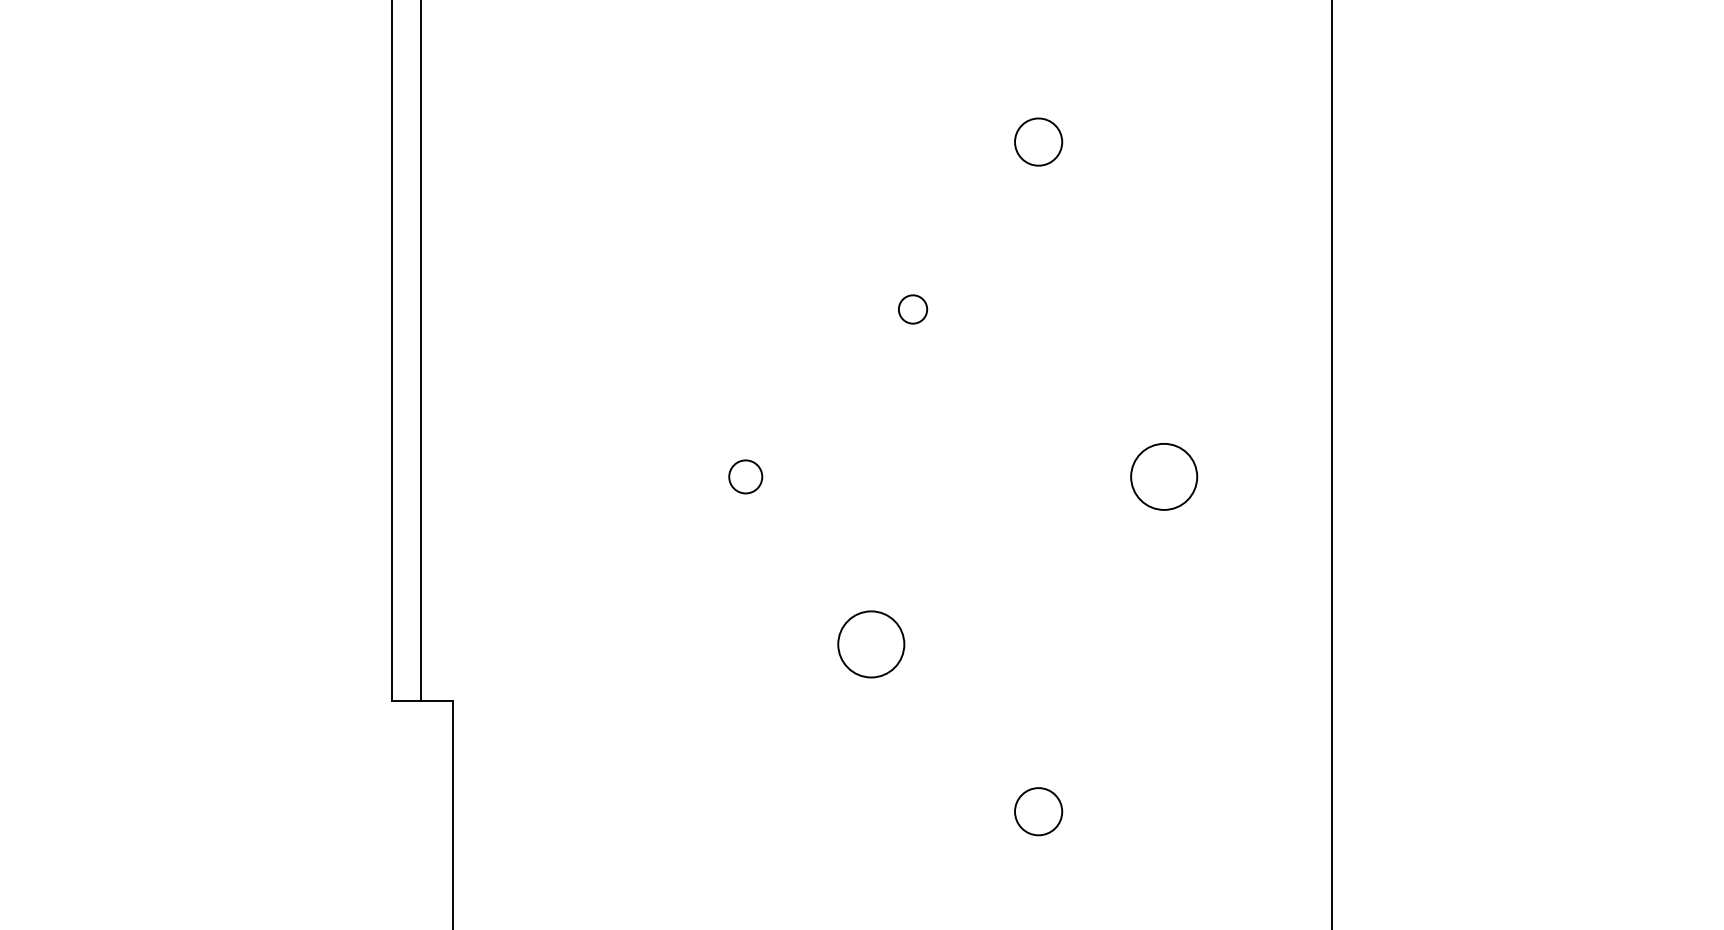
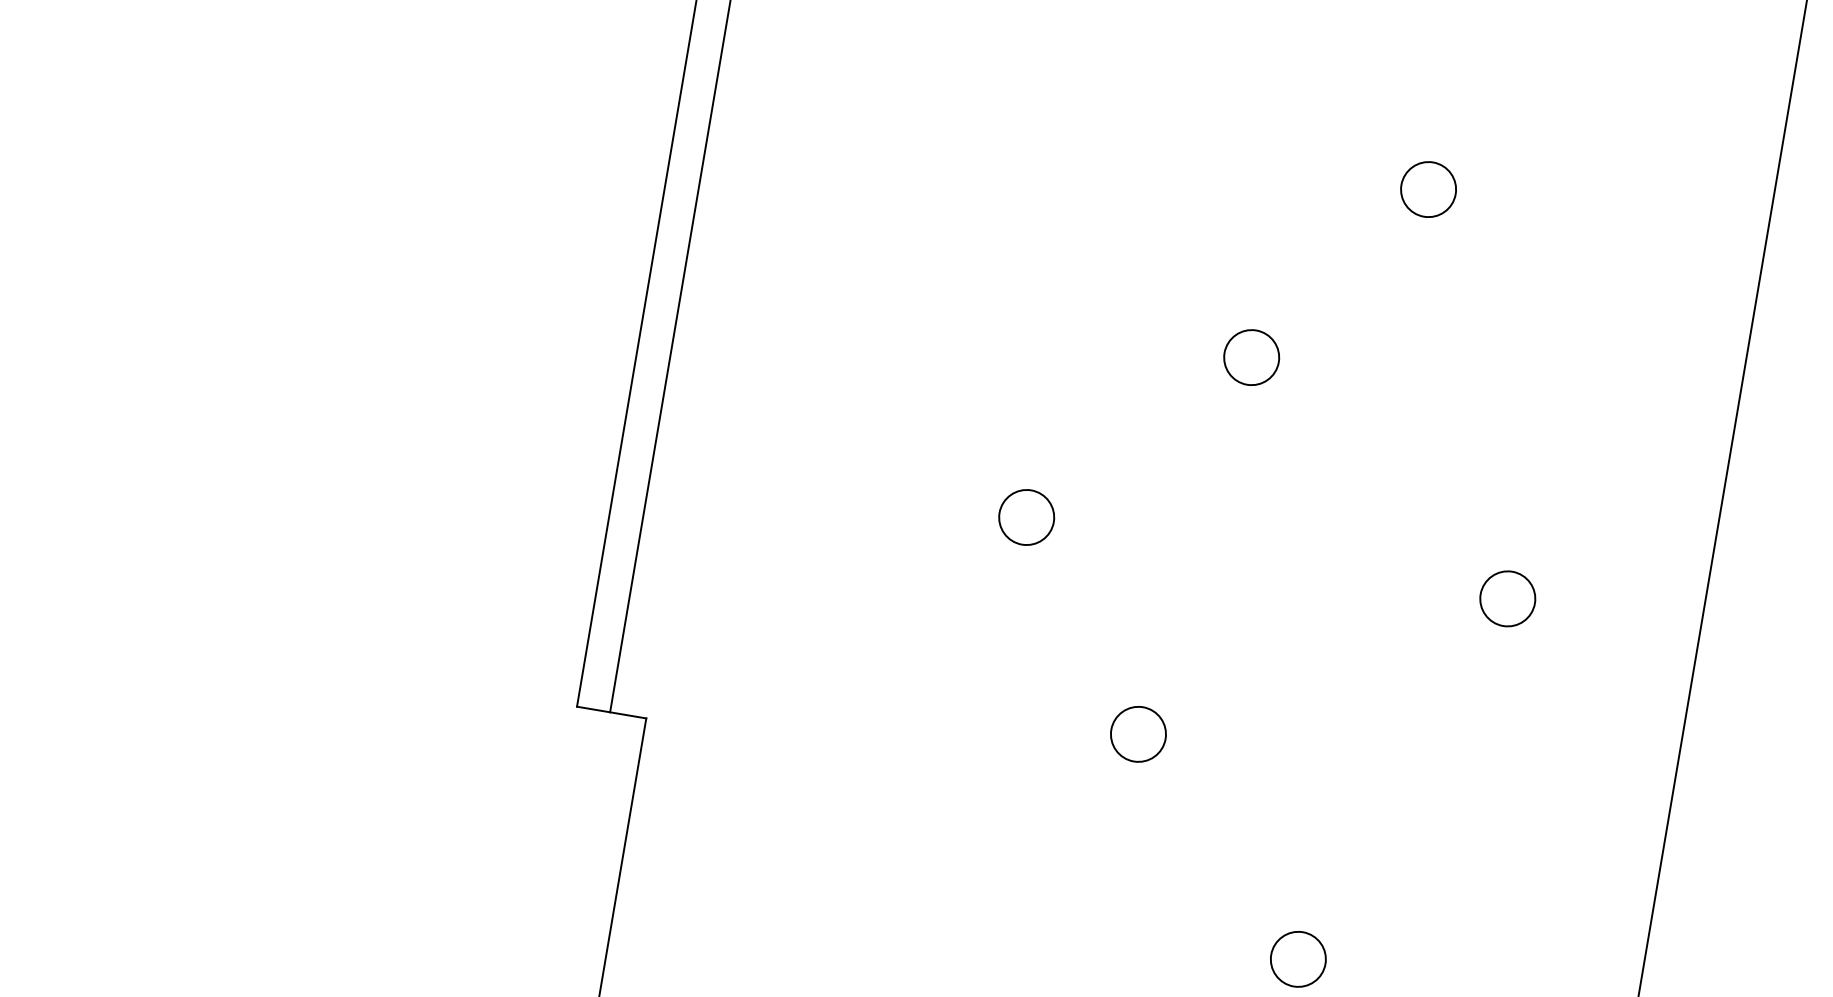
circle: (912, 309) -> (1251, 357), size x1.67
circle: (745, 476) -> (1026, 517), size x1.43
circle: (1163, 476) -> (1507, 598), size x0.71
circle: (870, 643) -> (1137, 733), size x0.71

